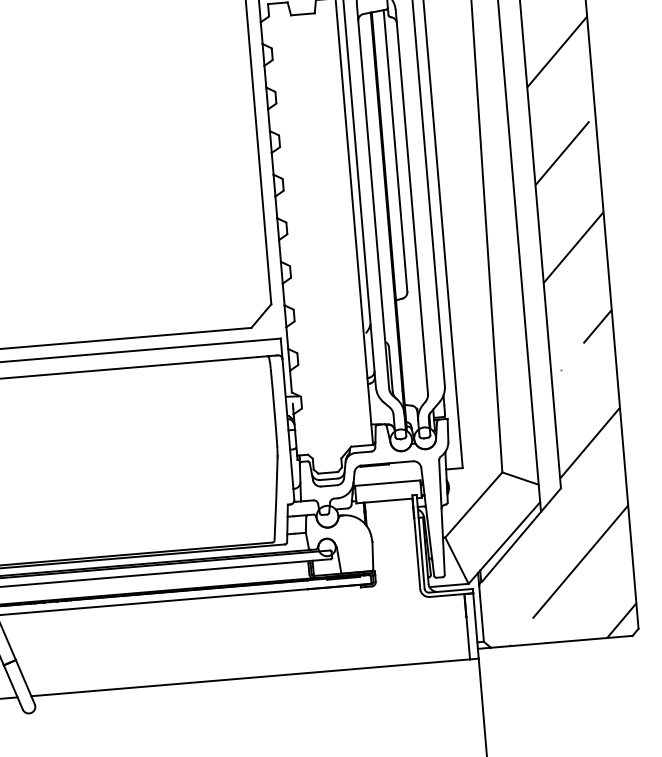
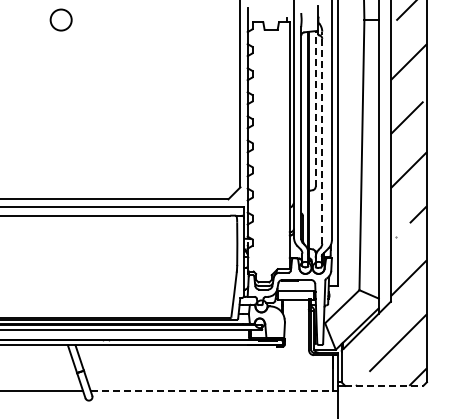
line: (395, 152) -> (315, 109), solid -> dashed
line: (412, 201) -> (322, 137), solid -> dashed
line: (562, 641) -> (384, 385), solid -> dashed
line: (251, 678) -> (212, 391), solid -> dashed

